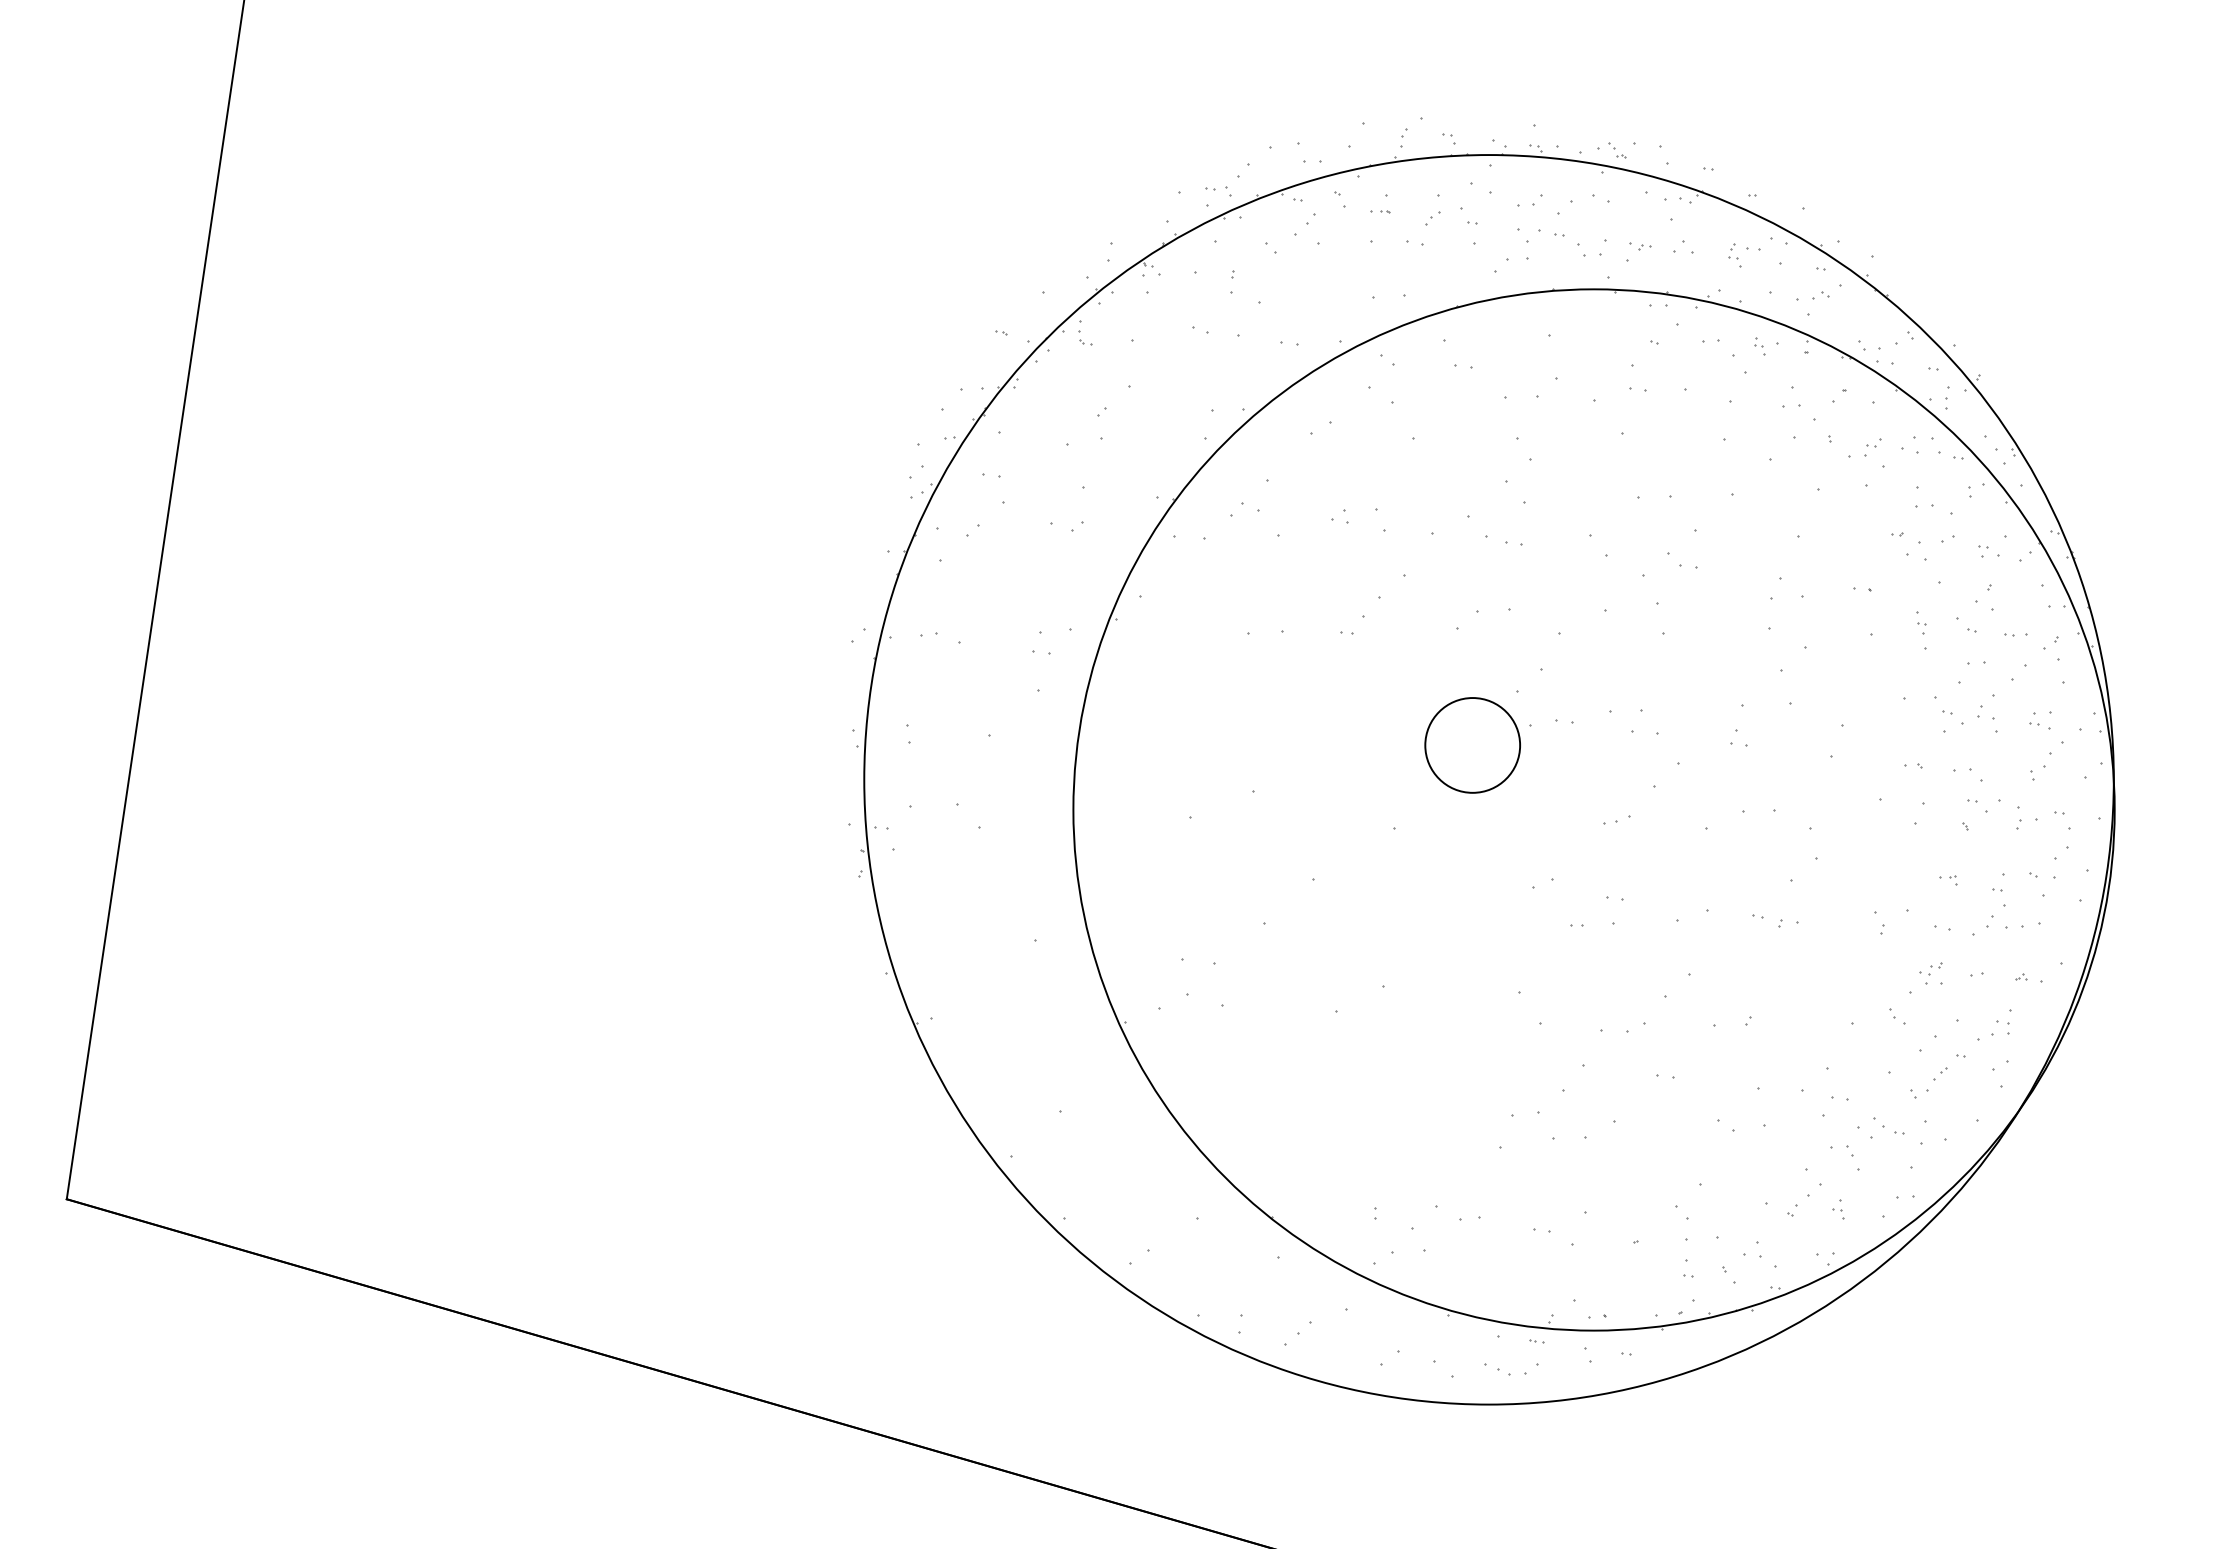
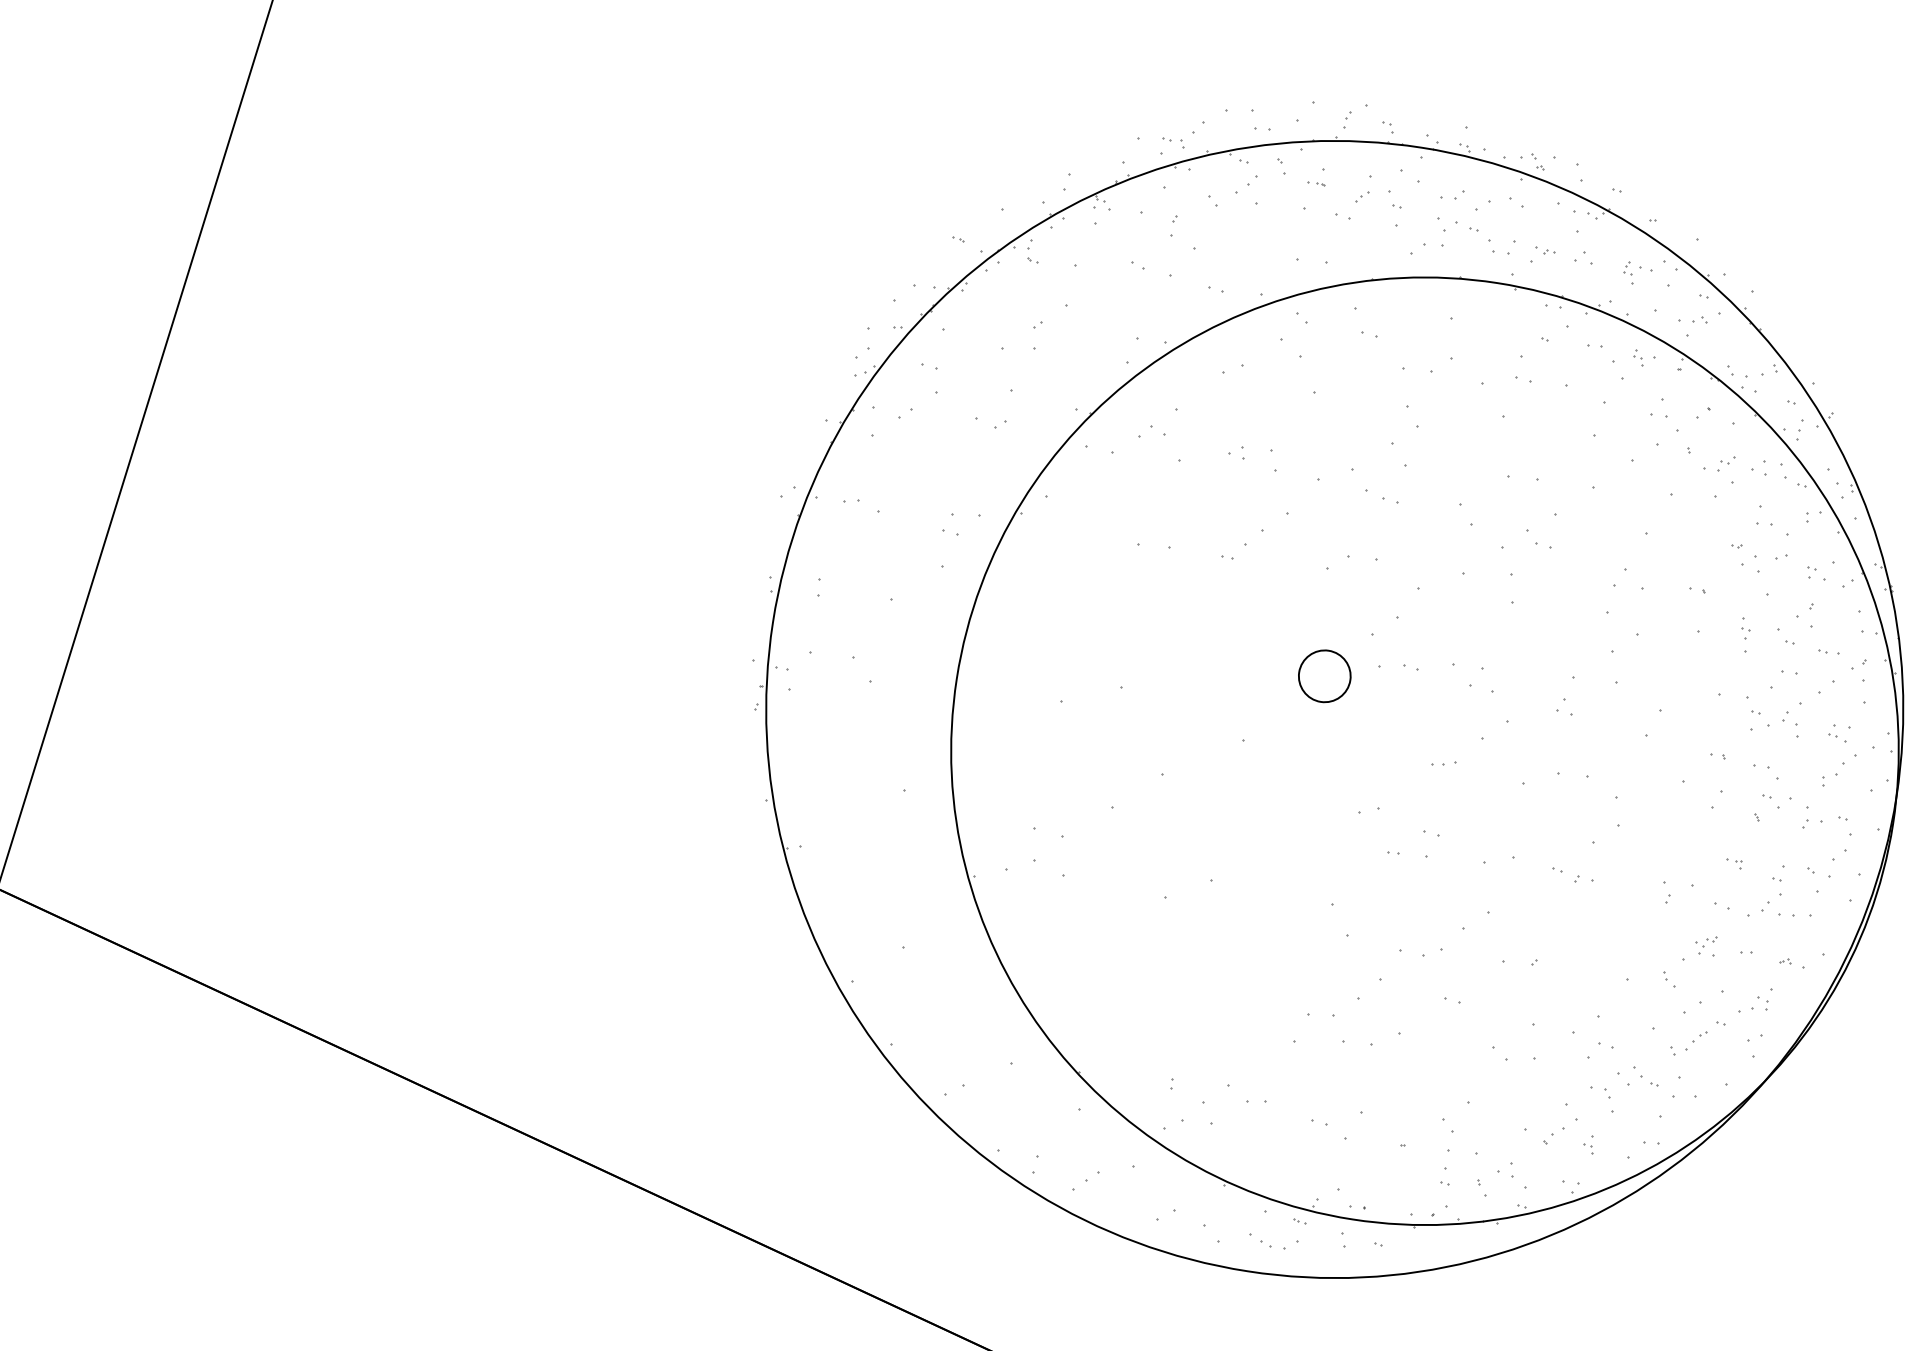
circle: (1472, 745) -> (1324, 676), size x0.6

